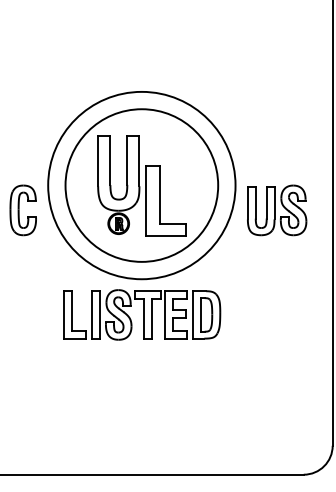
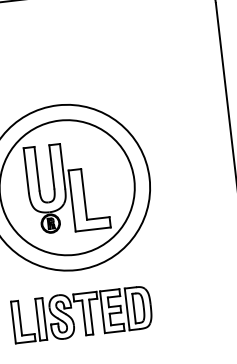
part: (277, 210) -> (189, 195), removed
part: (142, 314) -> (82, 314), moved

